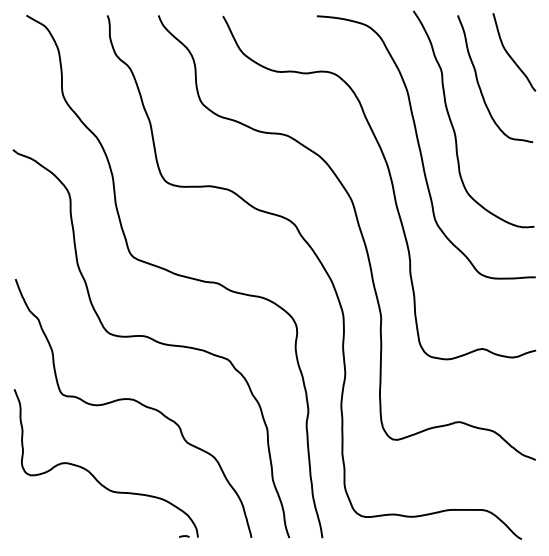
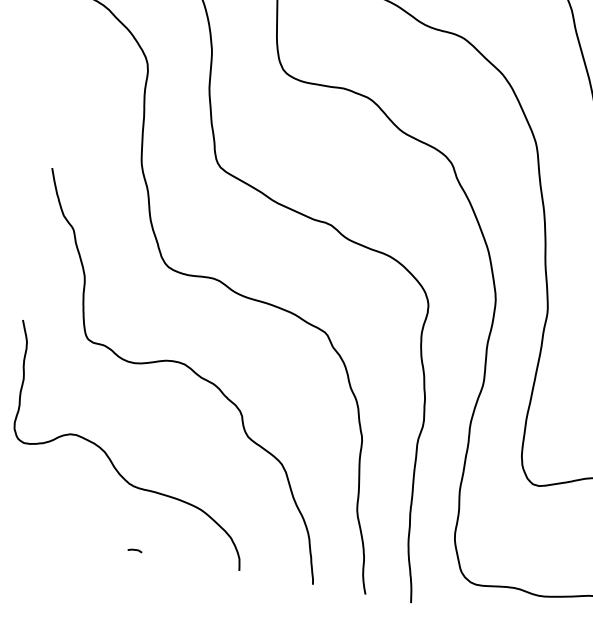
curve: (184, 536) -> (135, 550), moved

